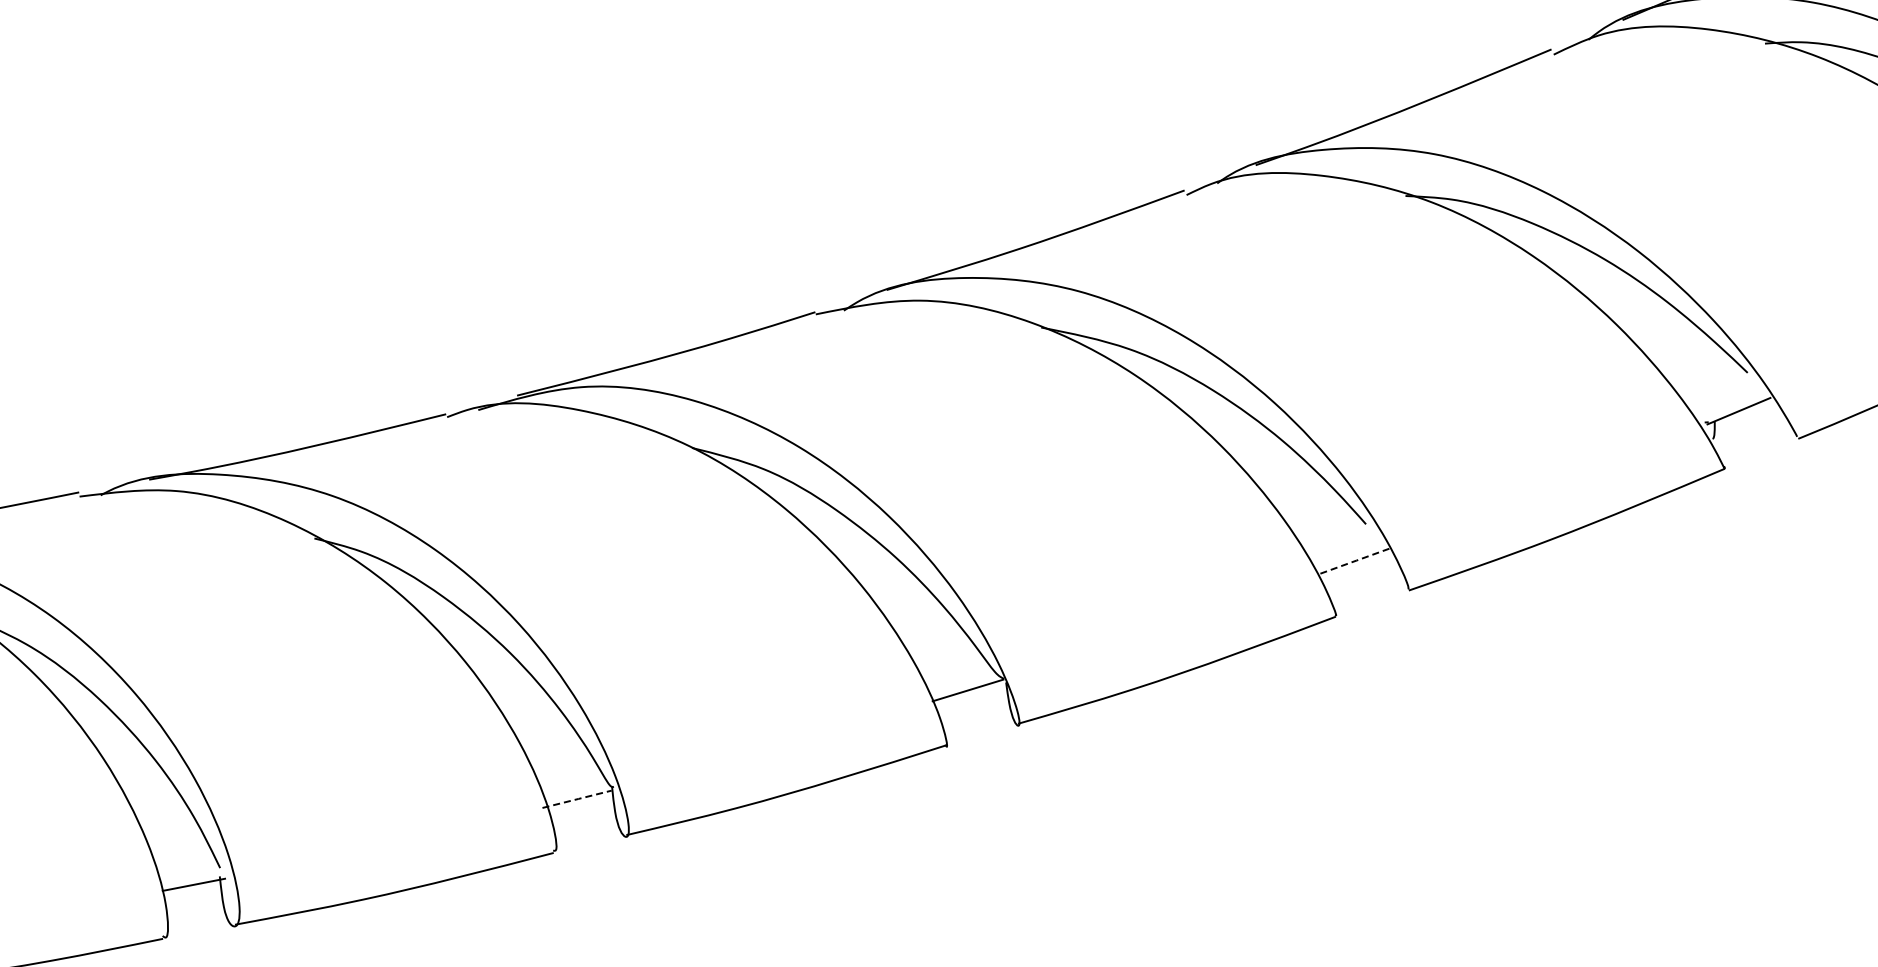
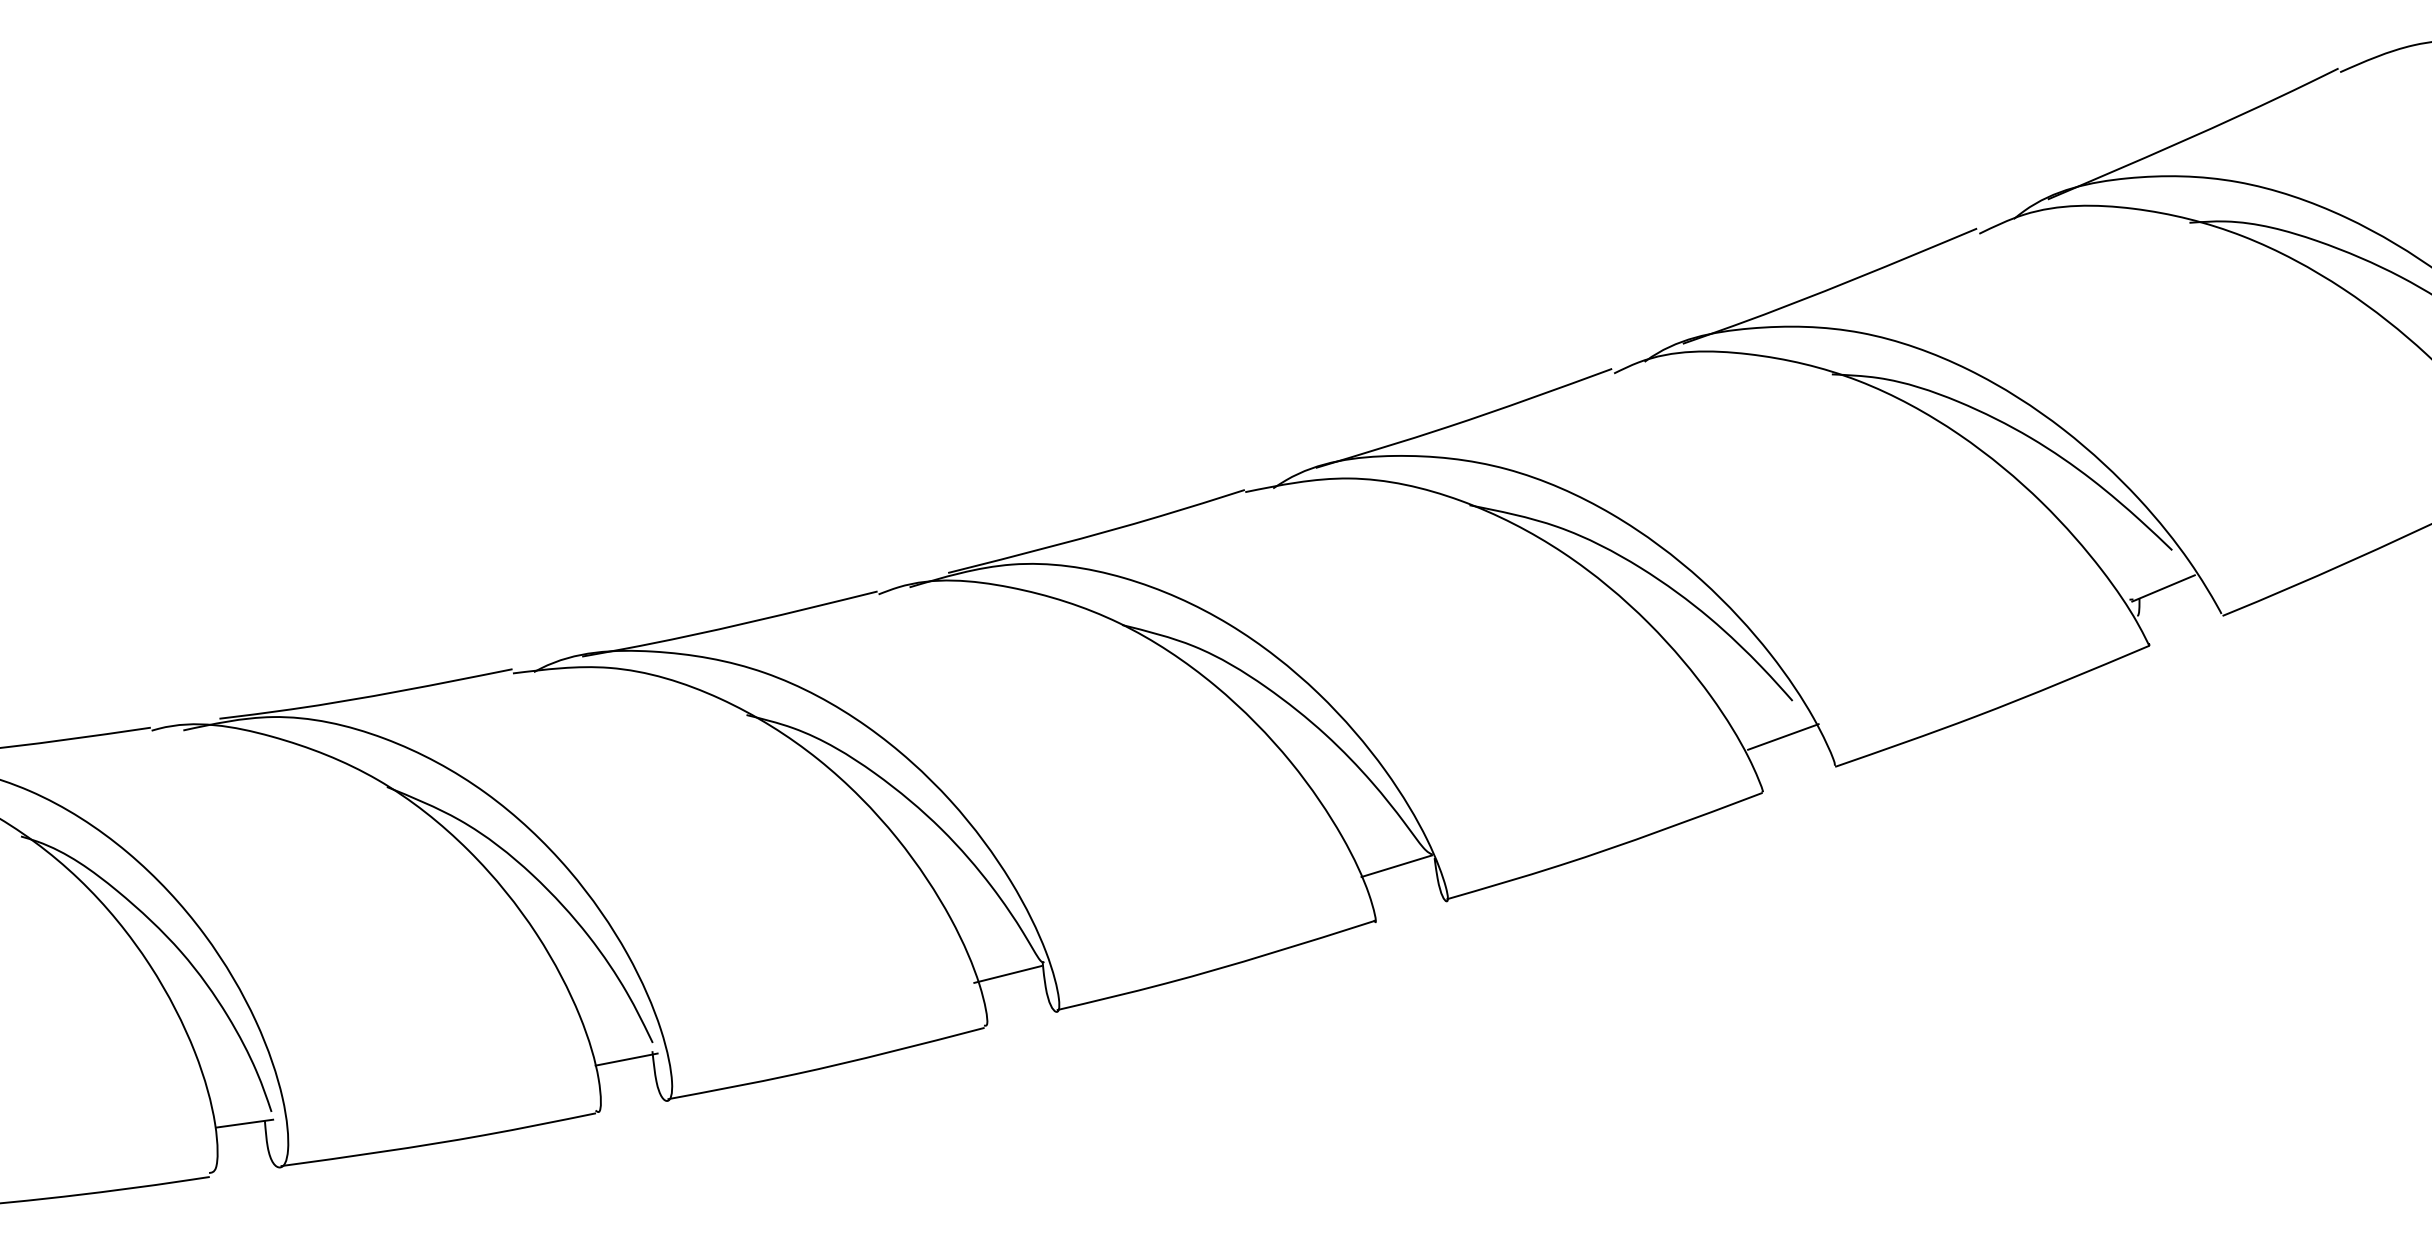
line: (1356, 560) -> (1783, 736), dashed -> solid
line: (577, 799) -> (1008, 974), dashed -> solid

